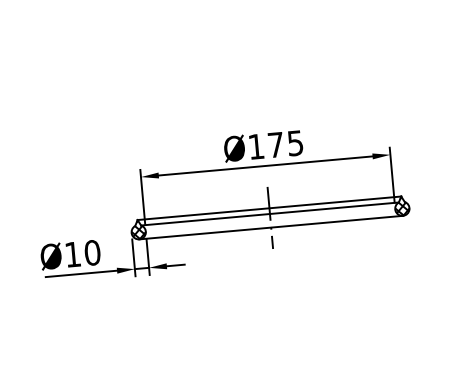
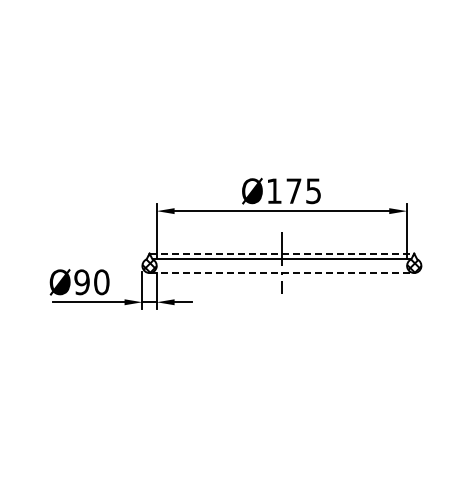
line: (270, 208) -> (282, 253), solid -> dashed
line: (271, 228) -> (282, 273), solid -> dashed
text: (72, 254) -> (81, 282), Ø10 -> Ø90

